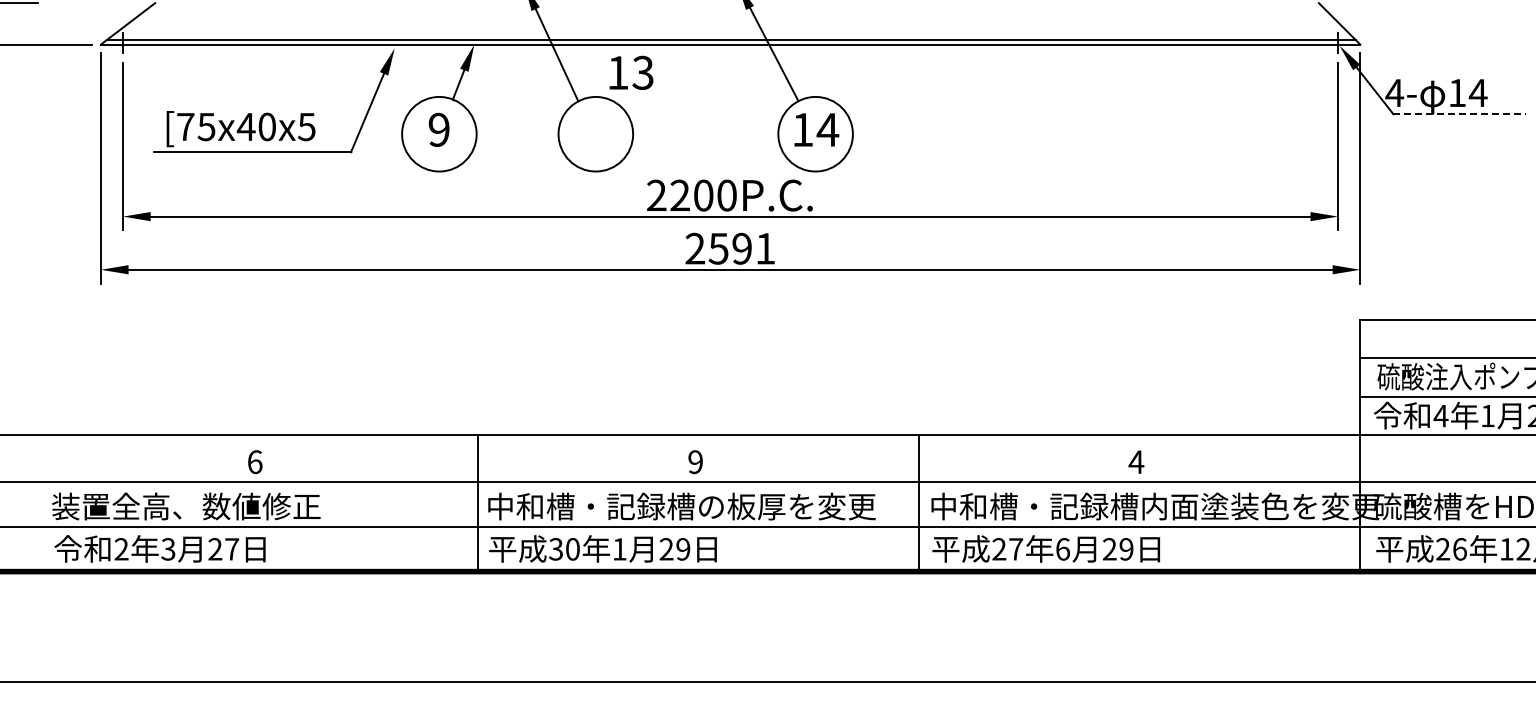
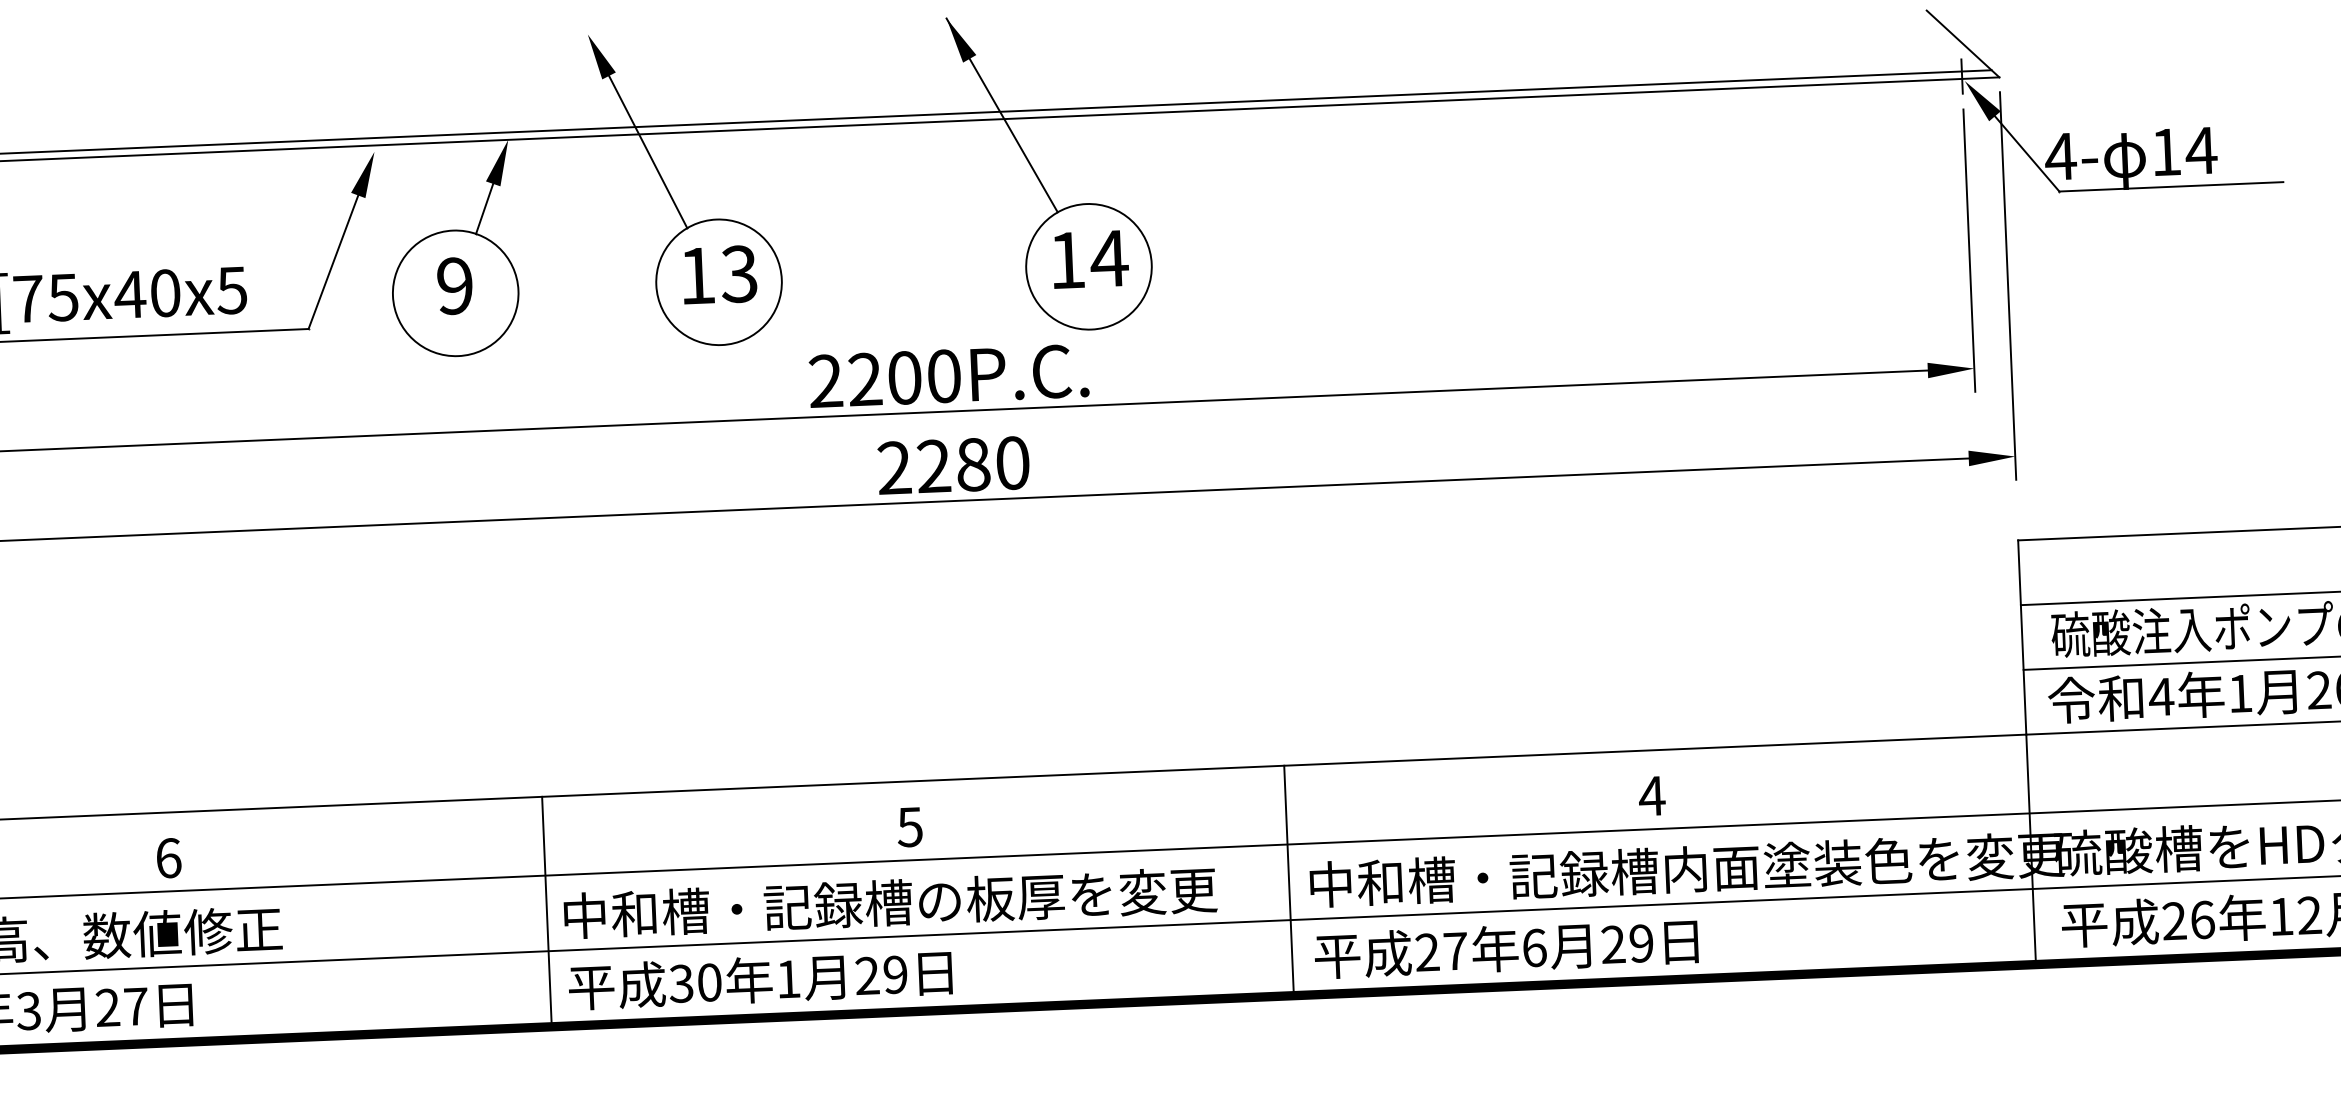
text: (631, 72) -> (719, 274), moved
line: (1459, 113) -> (2171, 186), dashed -> solid
text: (741, 248) -> (972, 464), 2591 -> 2280
text: (695, 461) -> (909, 826), 9 -> 5

